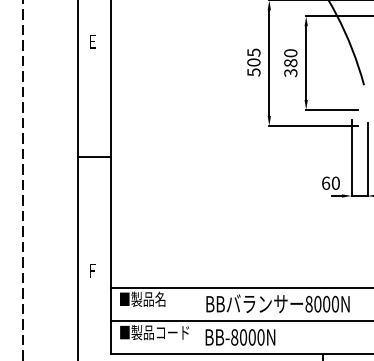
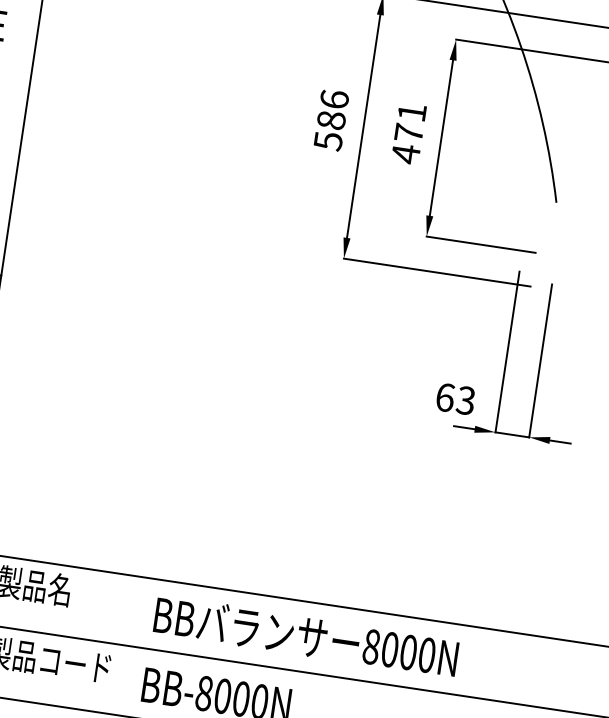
text: (253, 57) -> (332, 109), 505 -> 586
text: (290, 63) -> (408, 133), 380 -> 471
text: (335, 182) -> (465, 398), 60 -> 63

